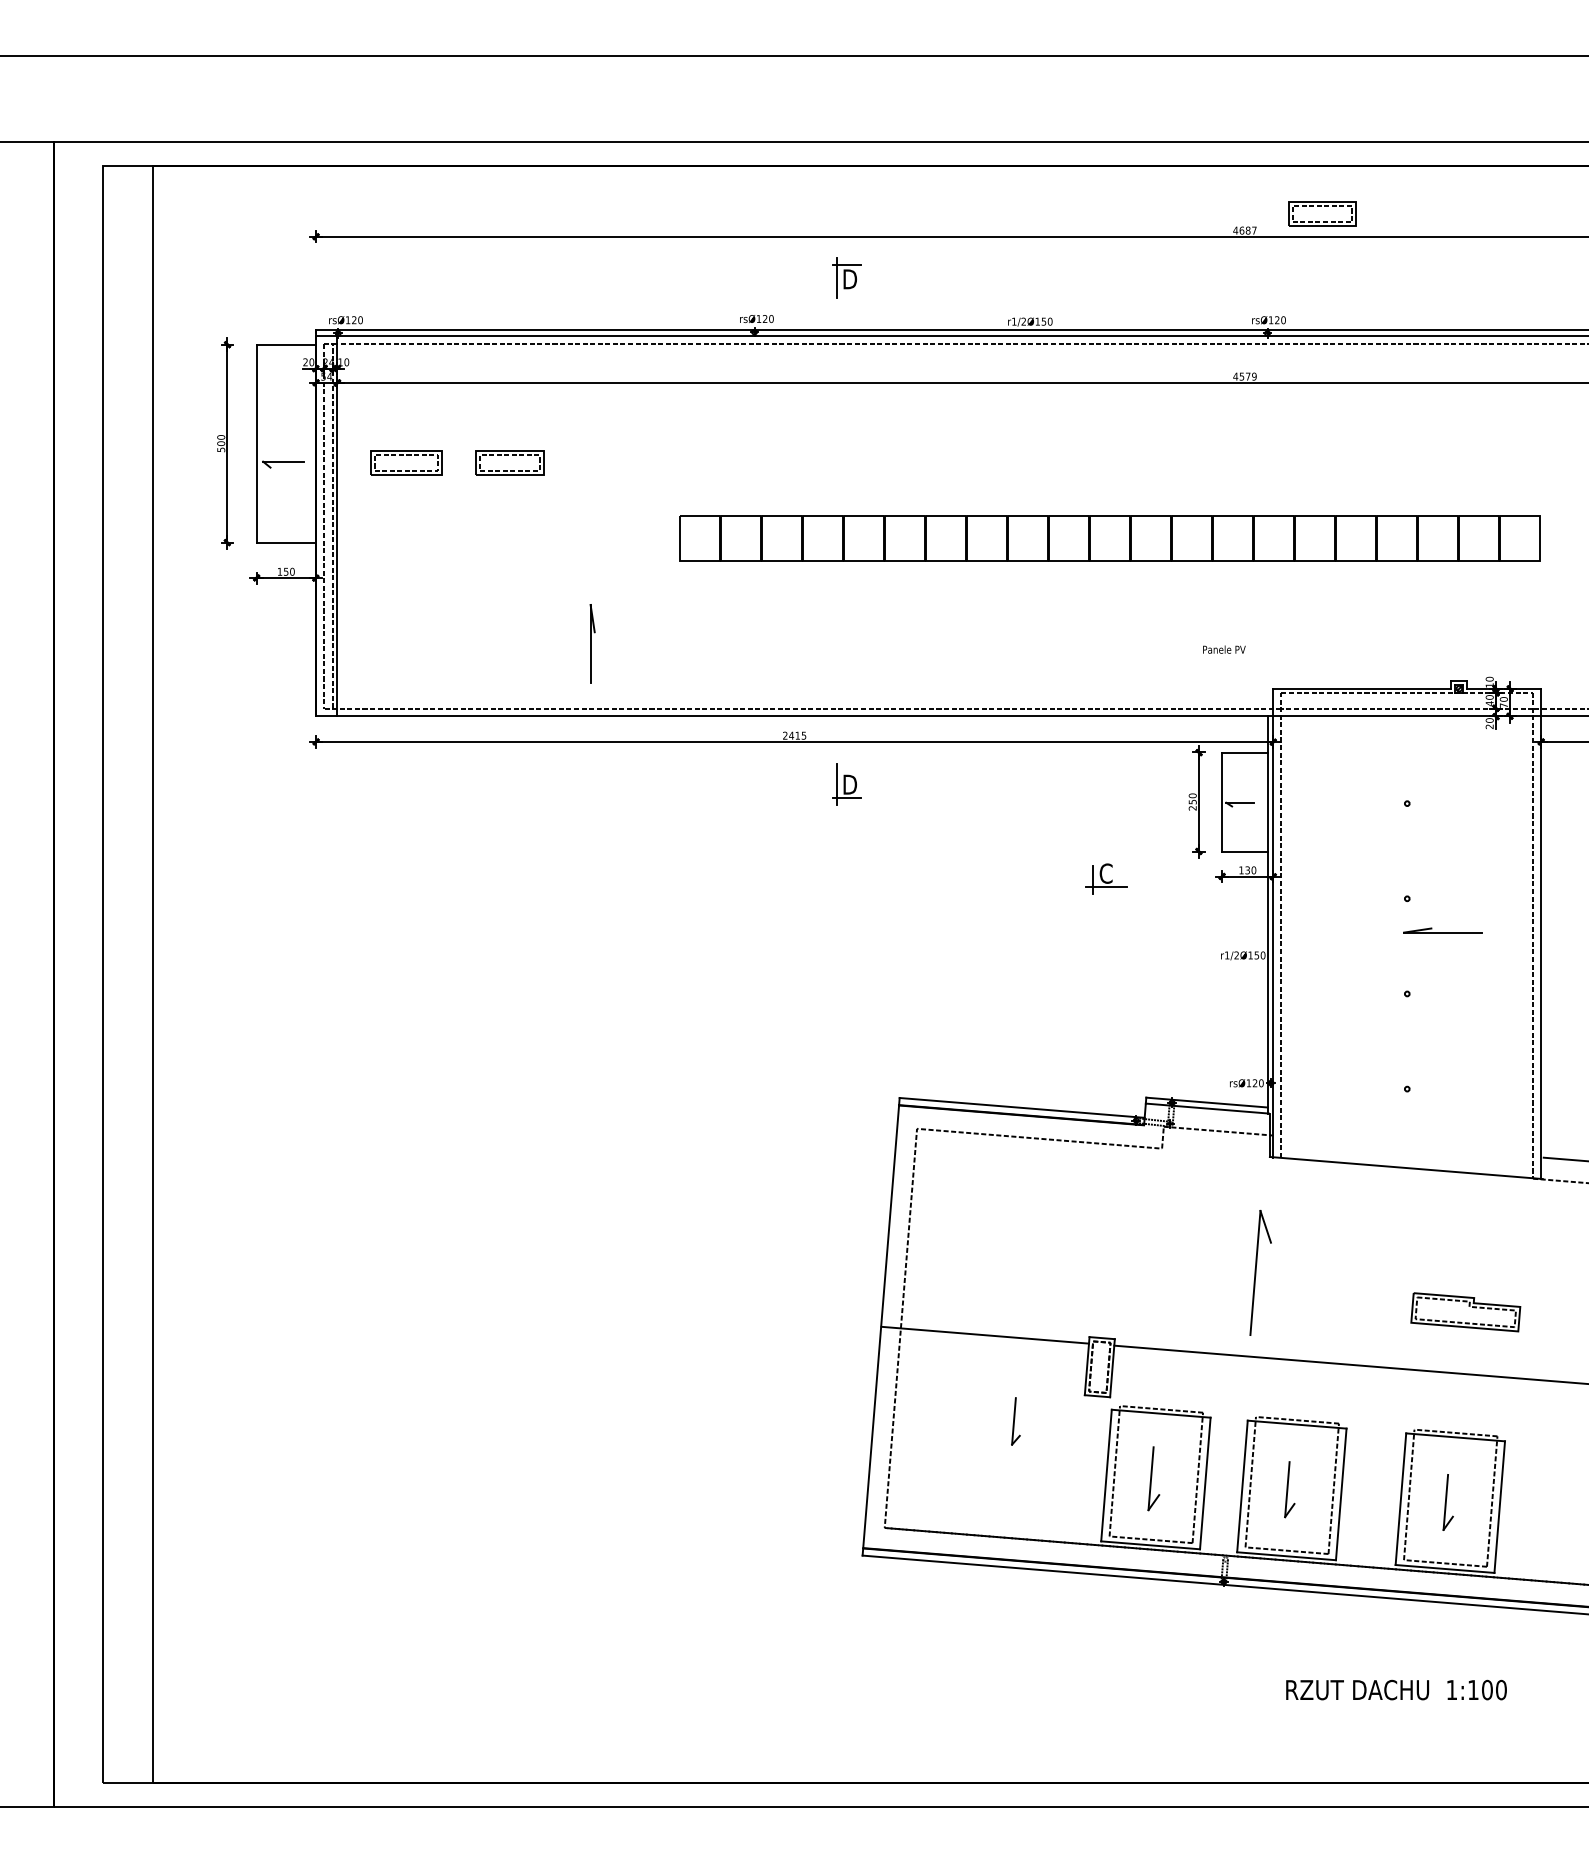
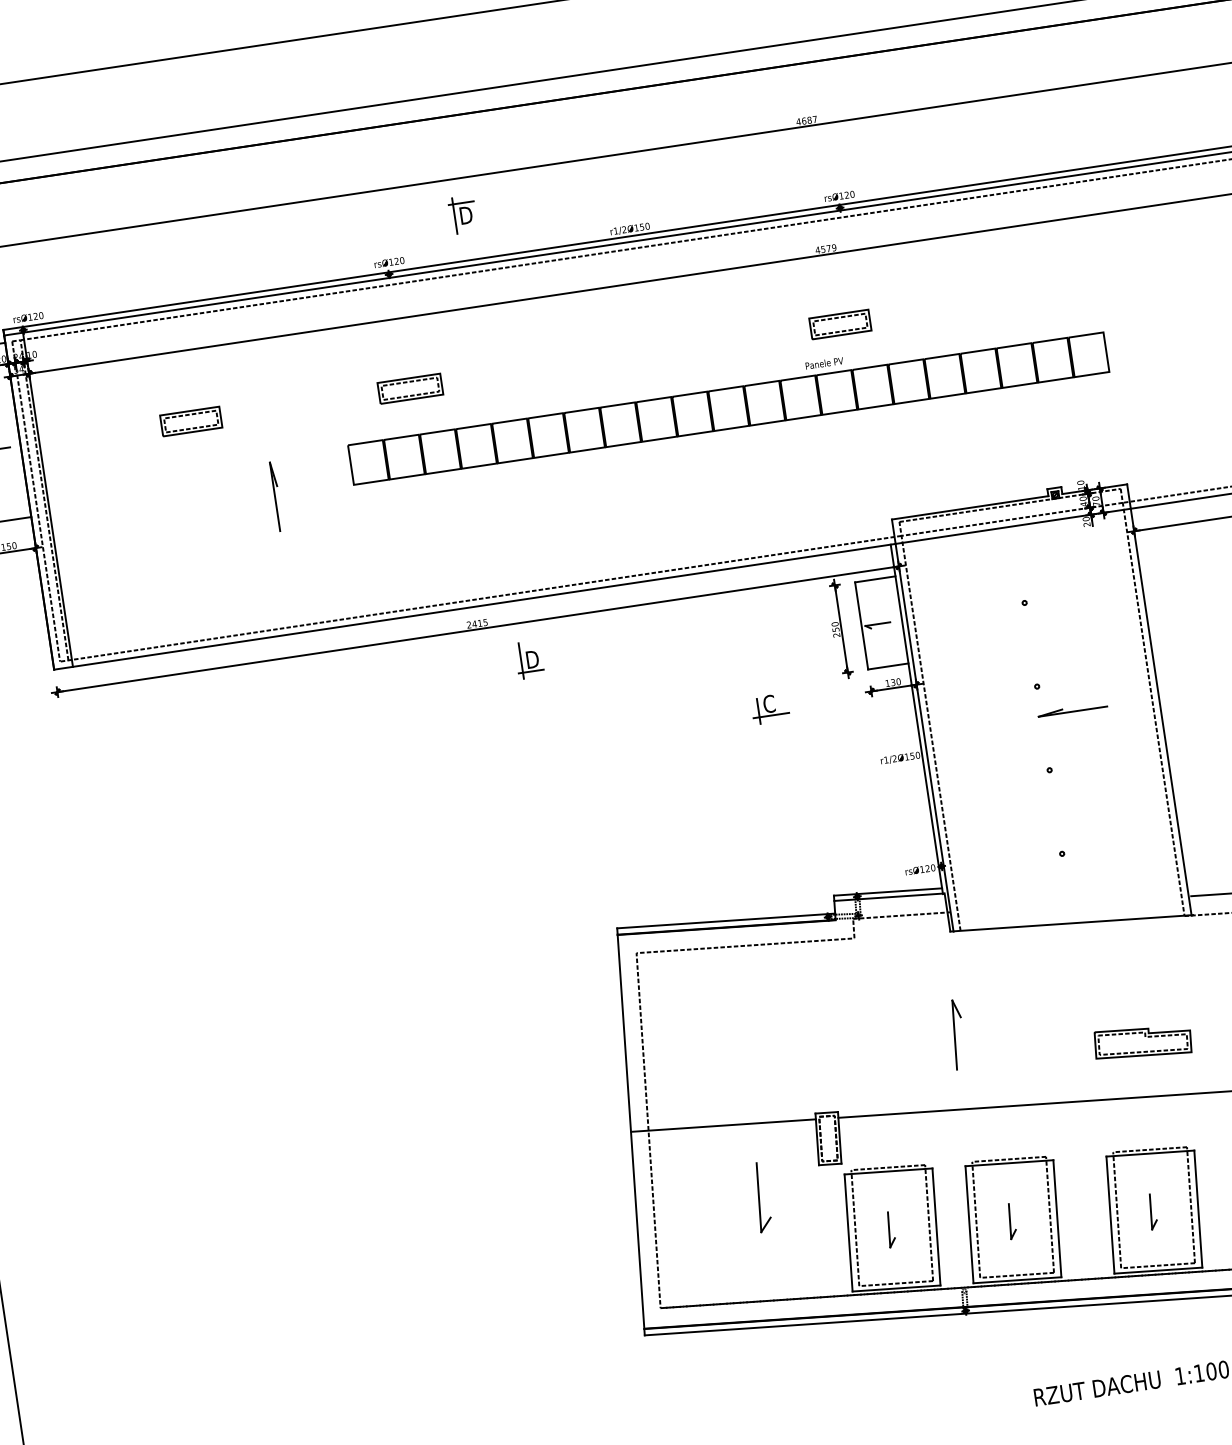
part: (1322, 213) -> (840, 324), moved
part: (406, 462) -> (410, 388), moved
part: (592, 643) -> (276, 496), moved
text: (1224, 649) -> (824, 363), moved
part: (1260, 1272) -> (957, 1034), size x0.62
part: (1015, 1421) -> (761, 1197), size x1.67
part: (1153, 1478) -> (890, 1229), size x0.62
part: (1289, 1489) -> (1011, 1221), size x0.71
part: (1448, 1502) -> (1152, 1211), size x0.71

